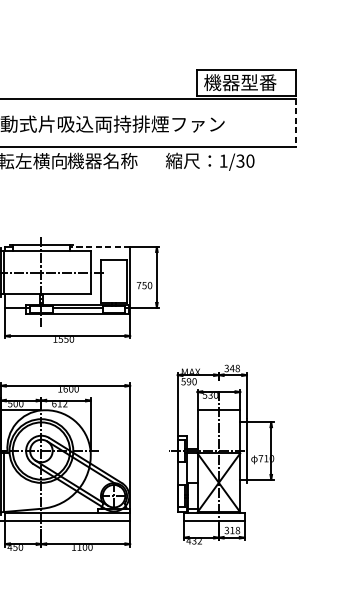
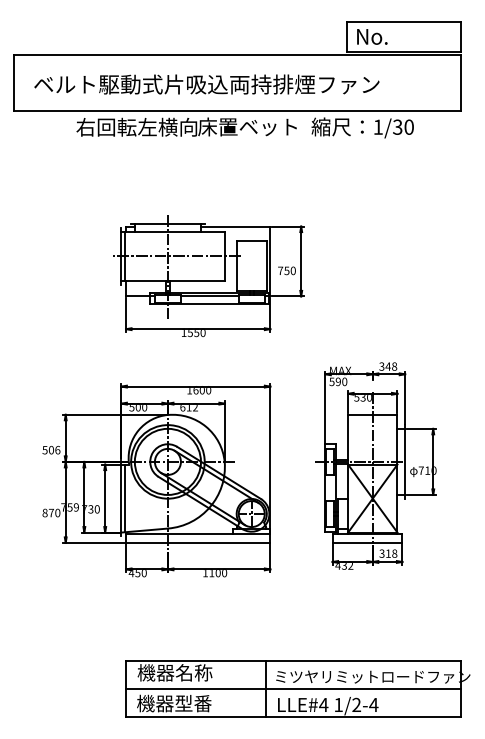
text: (240, 82) -> (397, 36), 機器型番 -> No.
line: (295, 122) -> (461, 82), dashed -> solid
text: (110, 160) -> (247, 126), 機器名称 -> 床置ベット
line: (99, 247) -> (235, 226), dashed -> solid

